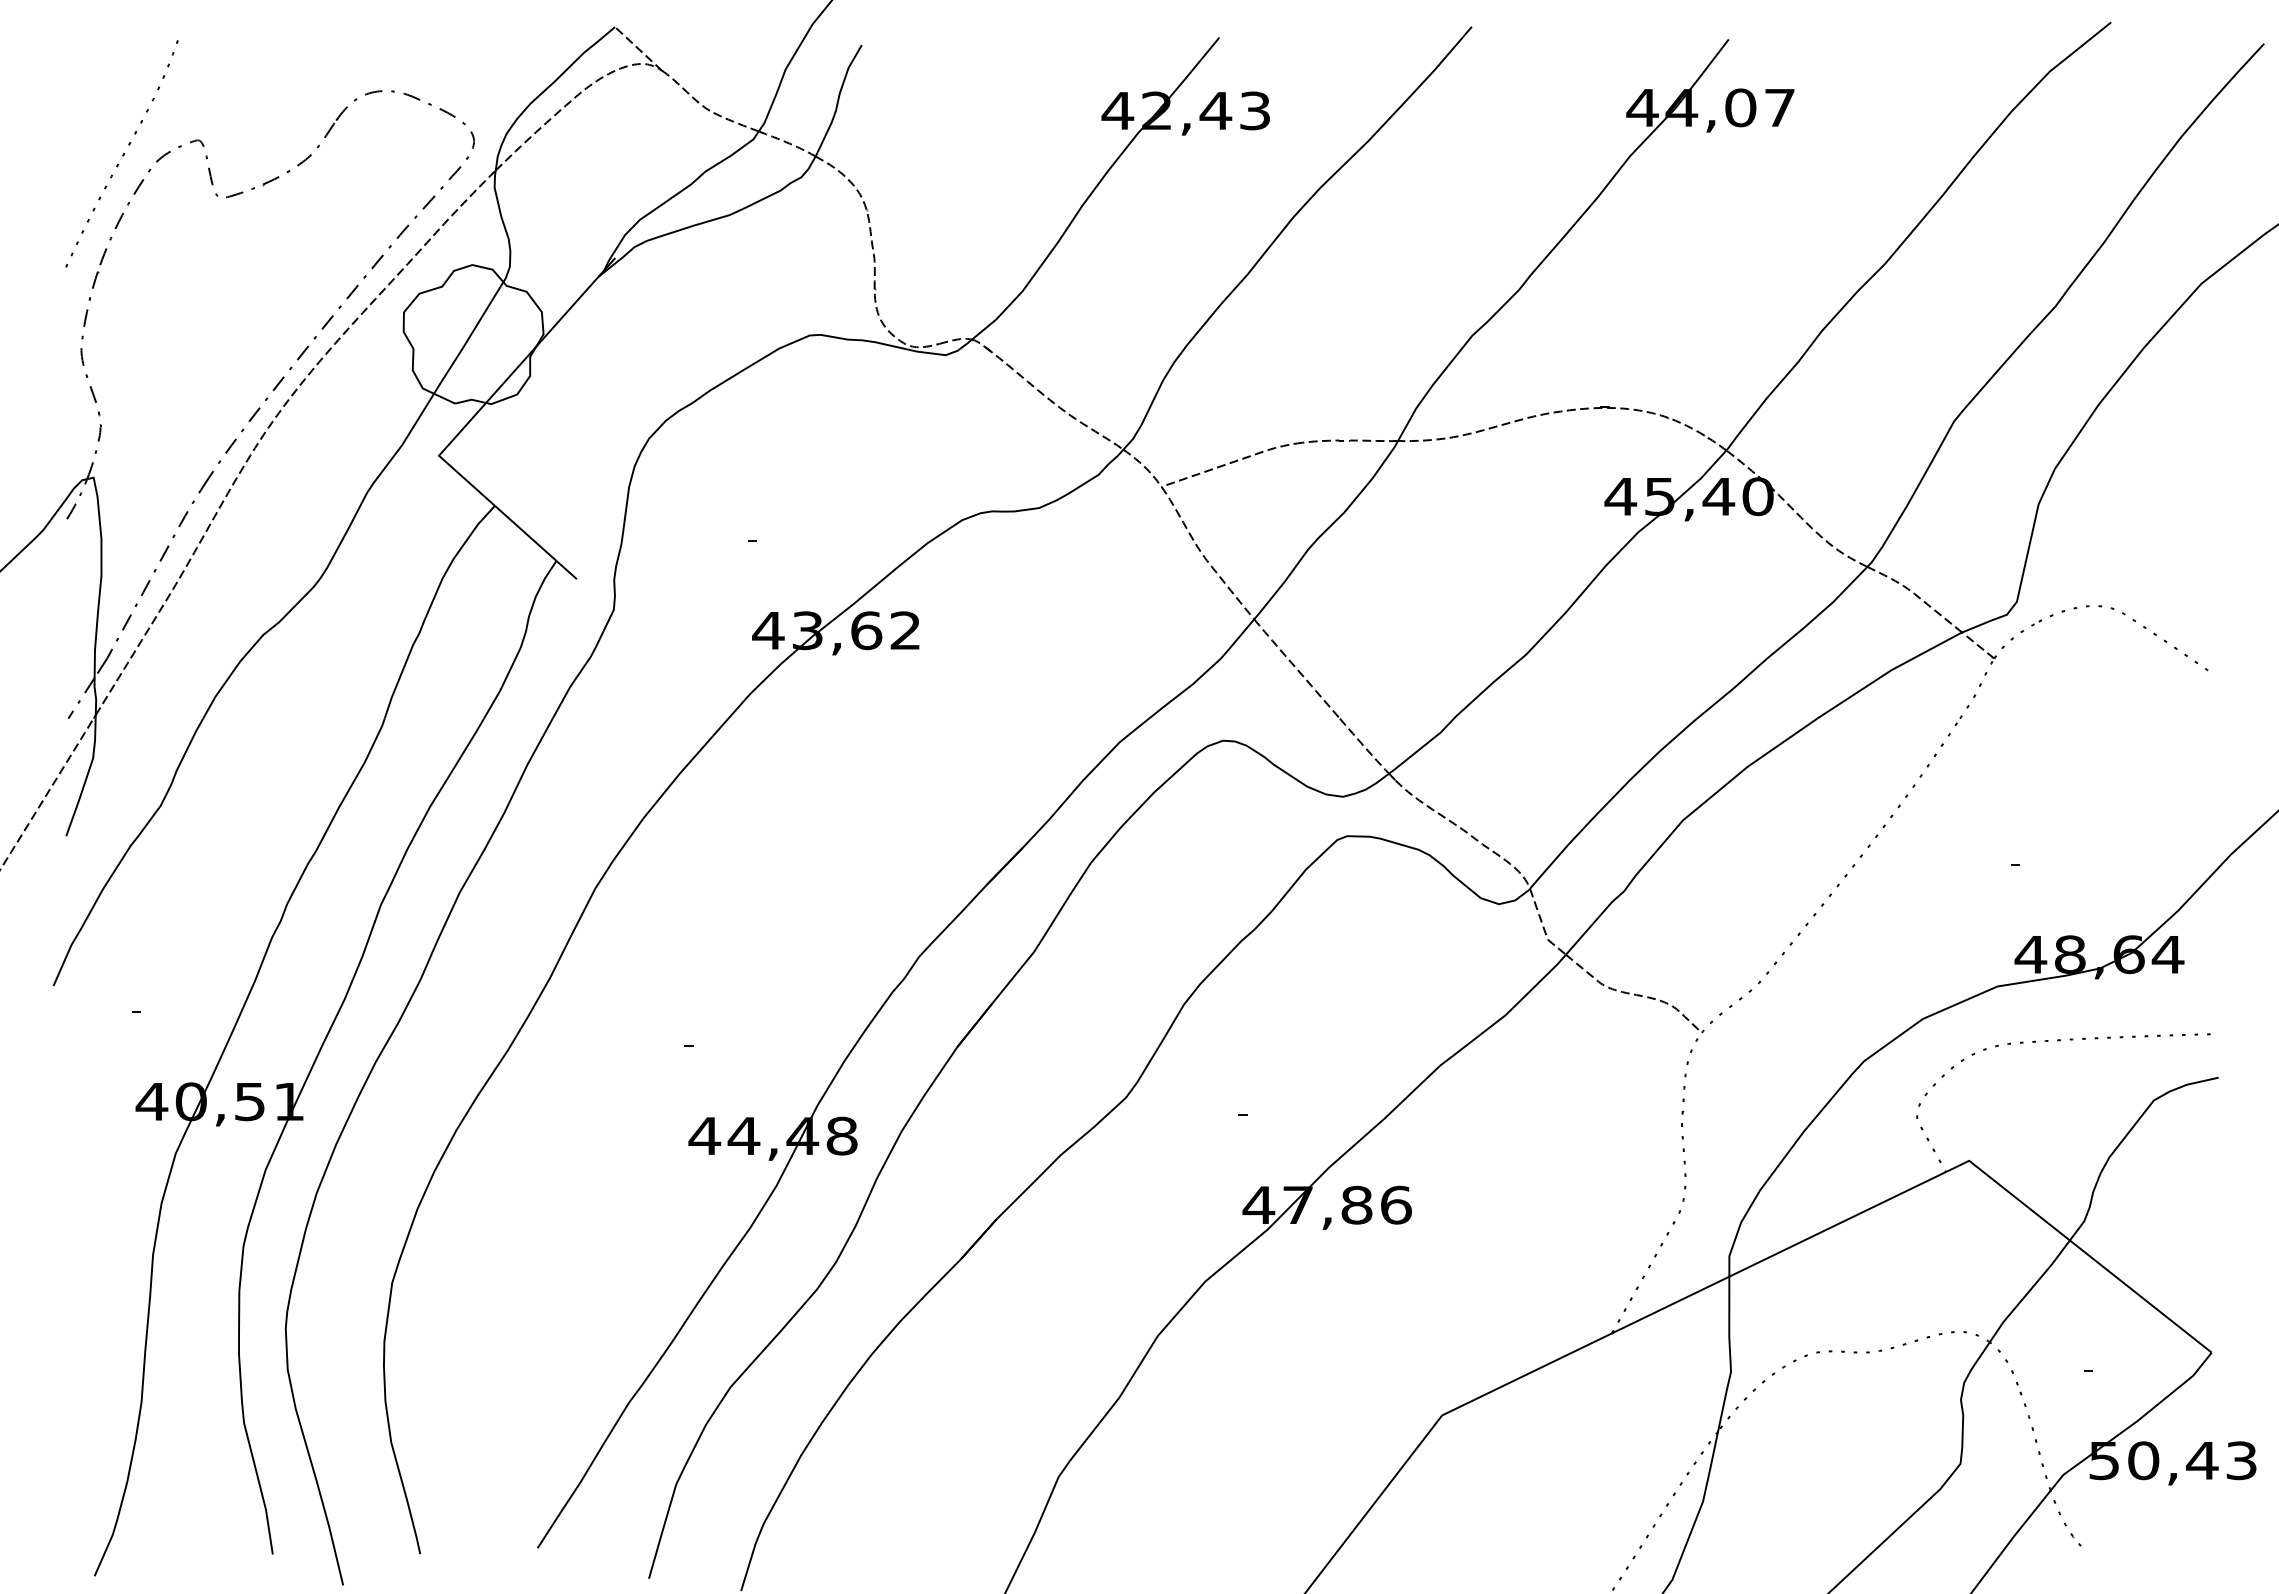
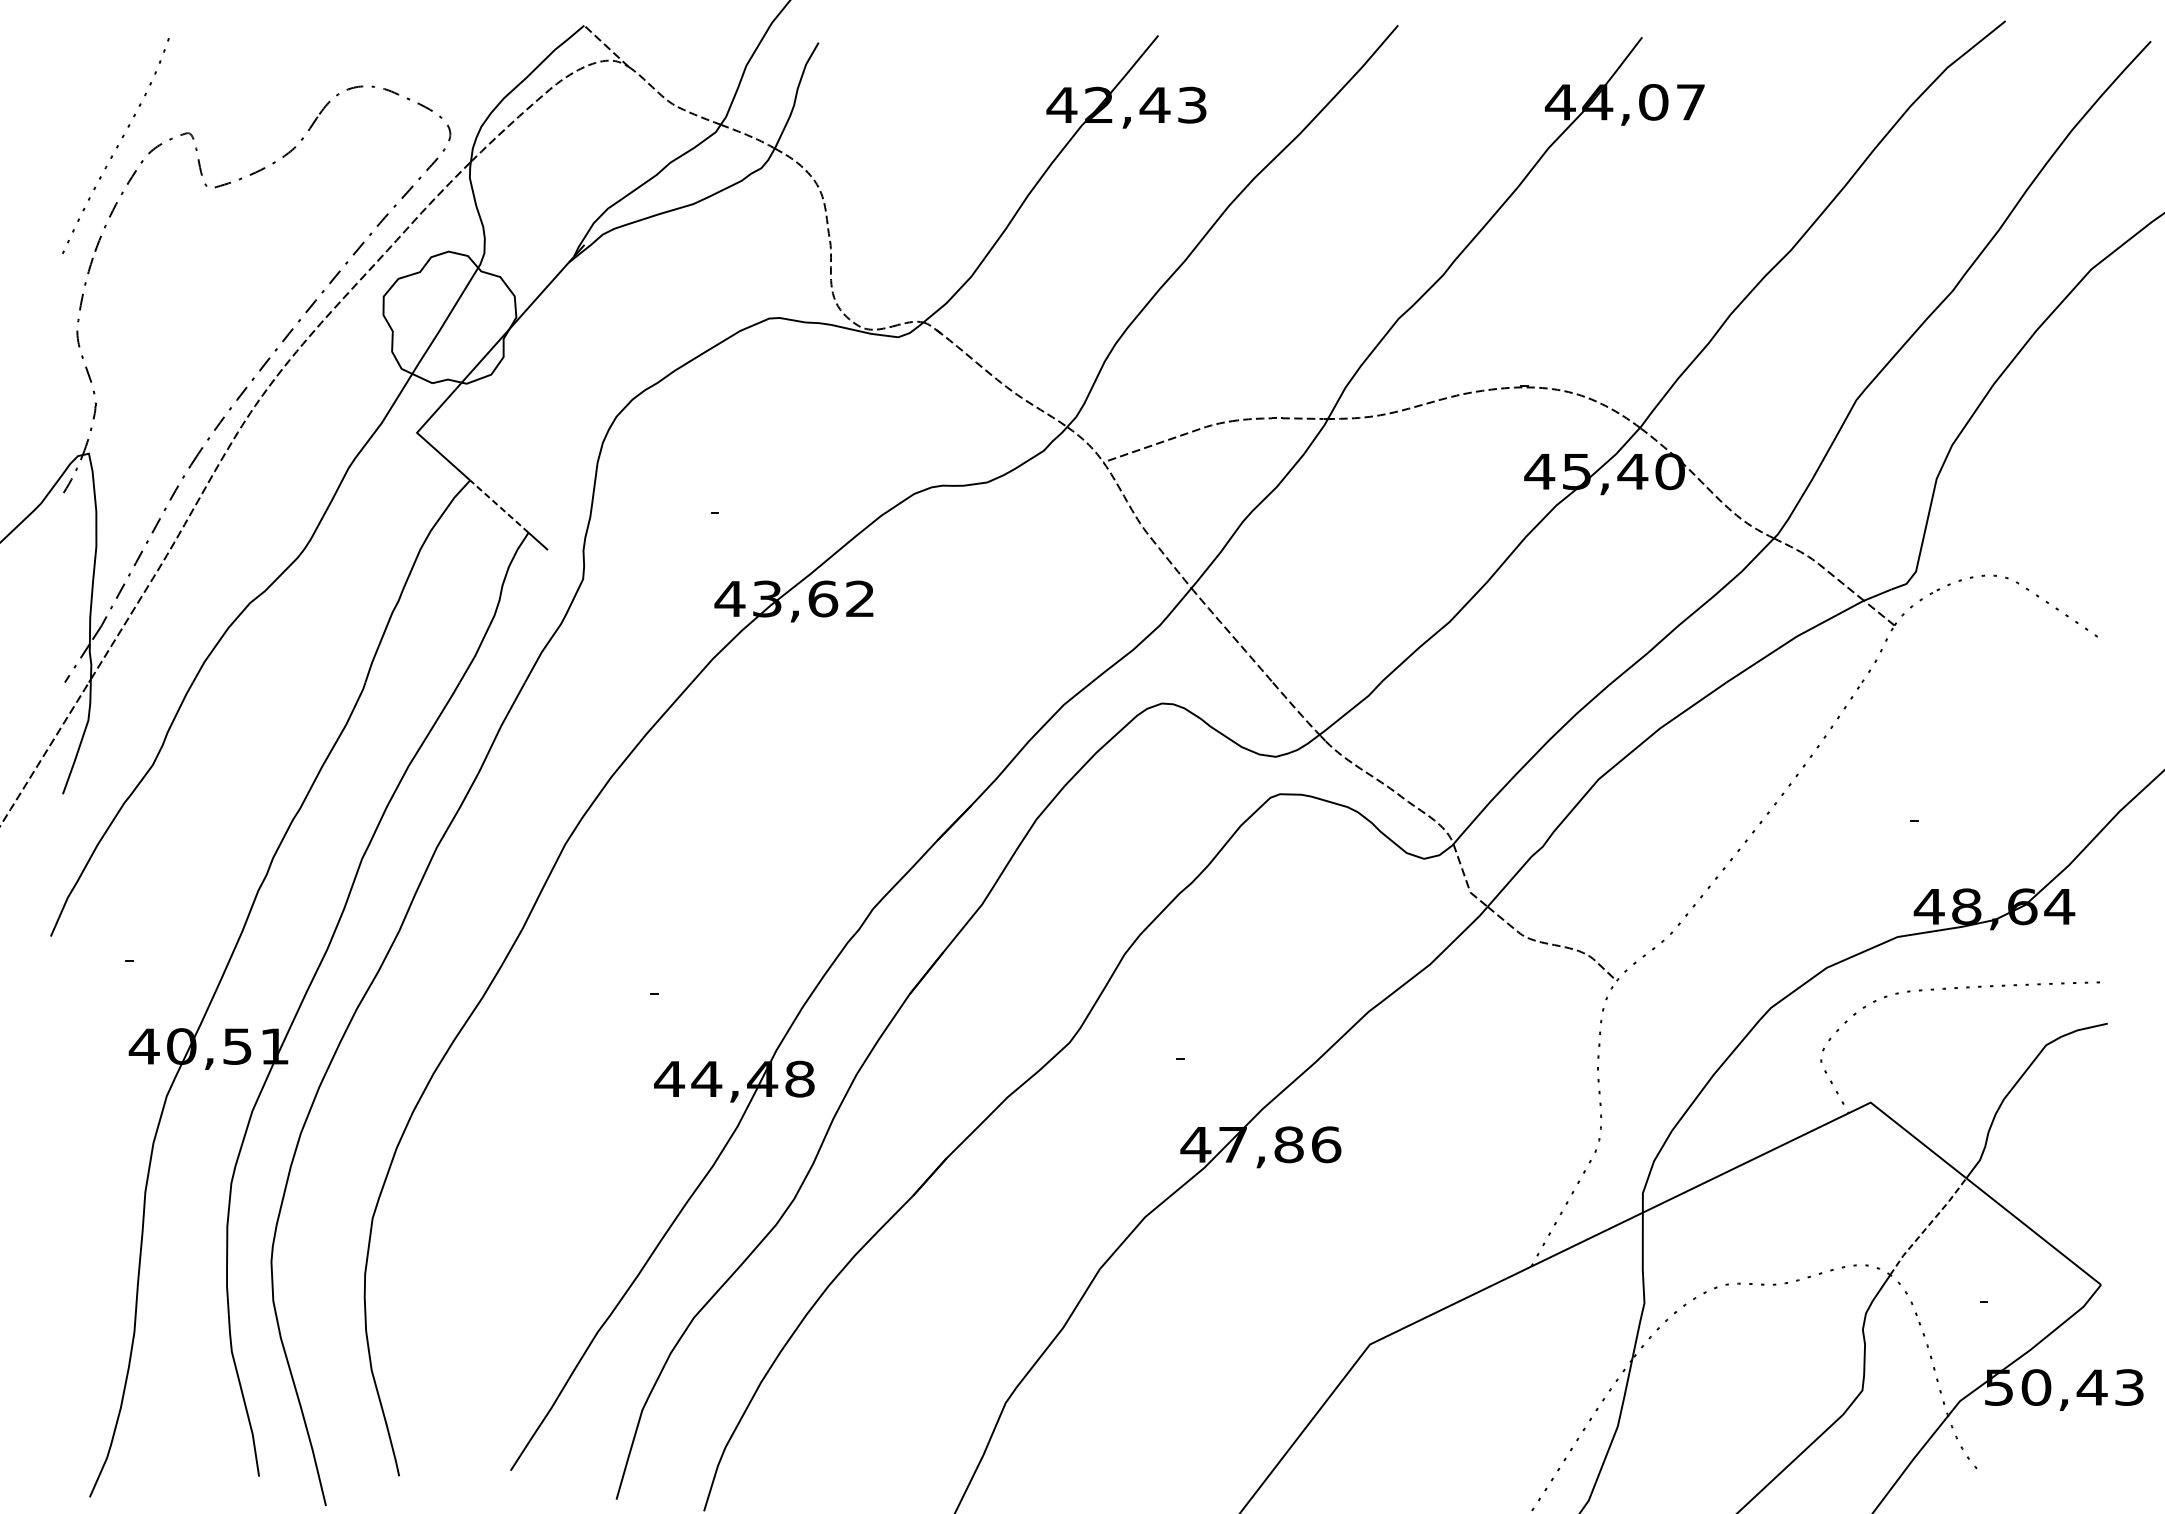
line: (525, 533) -> (499, 506), solid -> dashed
line: (2029, 1291) -> (1928, 1226), solid -> dashed

